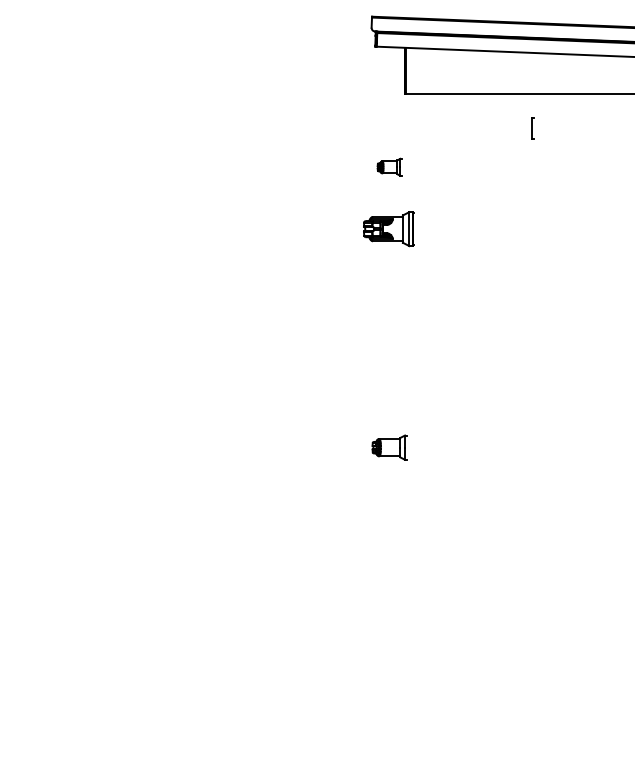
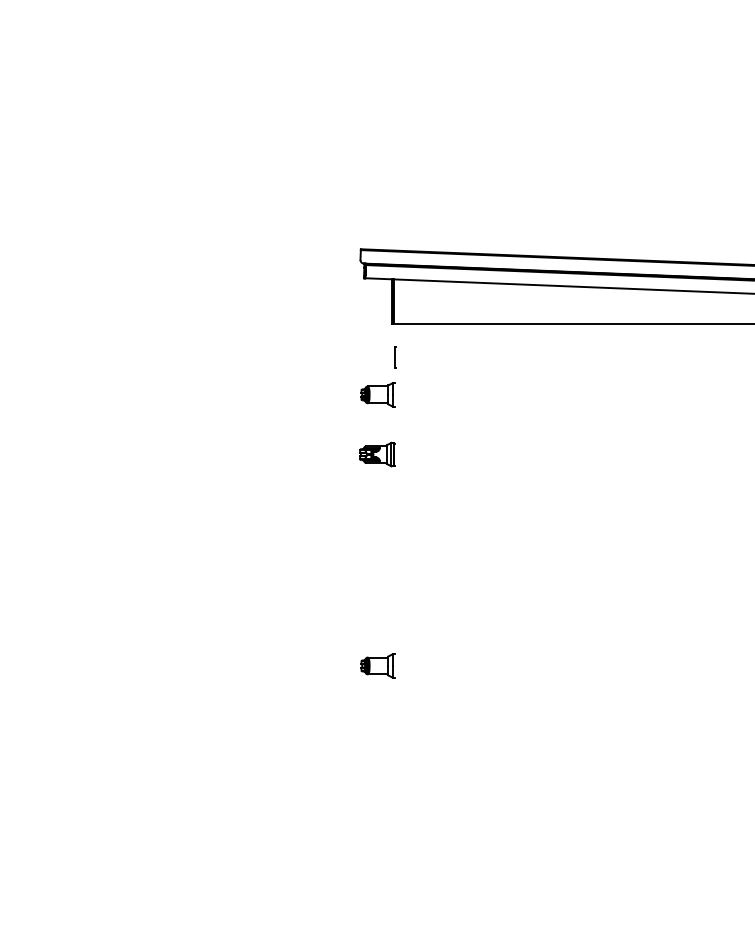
line: (532, 128) -> (395, 357), moved
part: (389, 166) -> (377, 394), size x1.43
part: (389, 228) -> (377, 454), size x0.71

